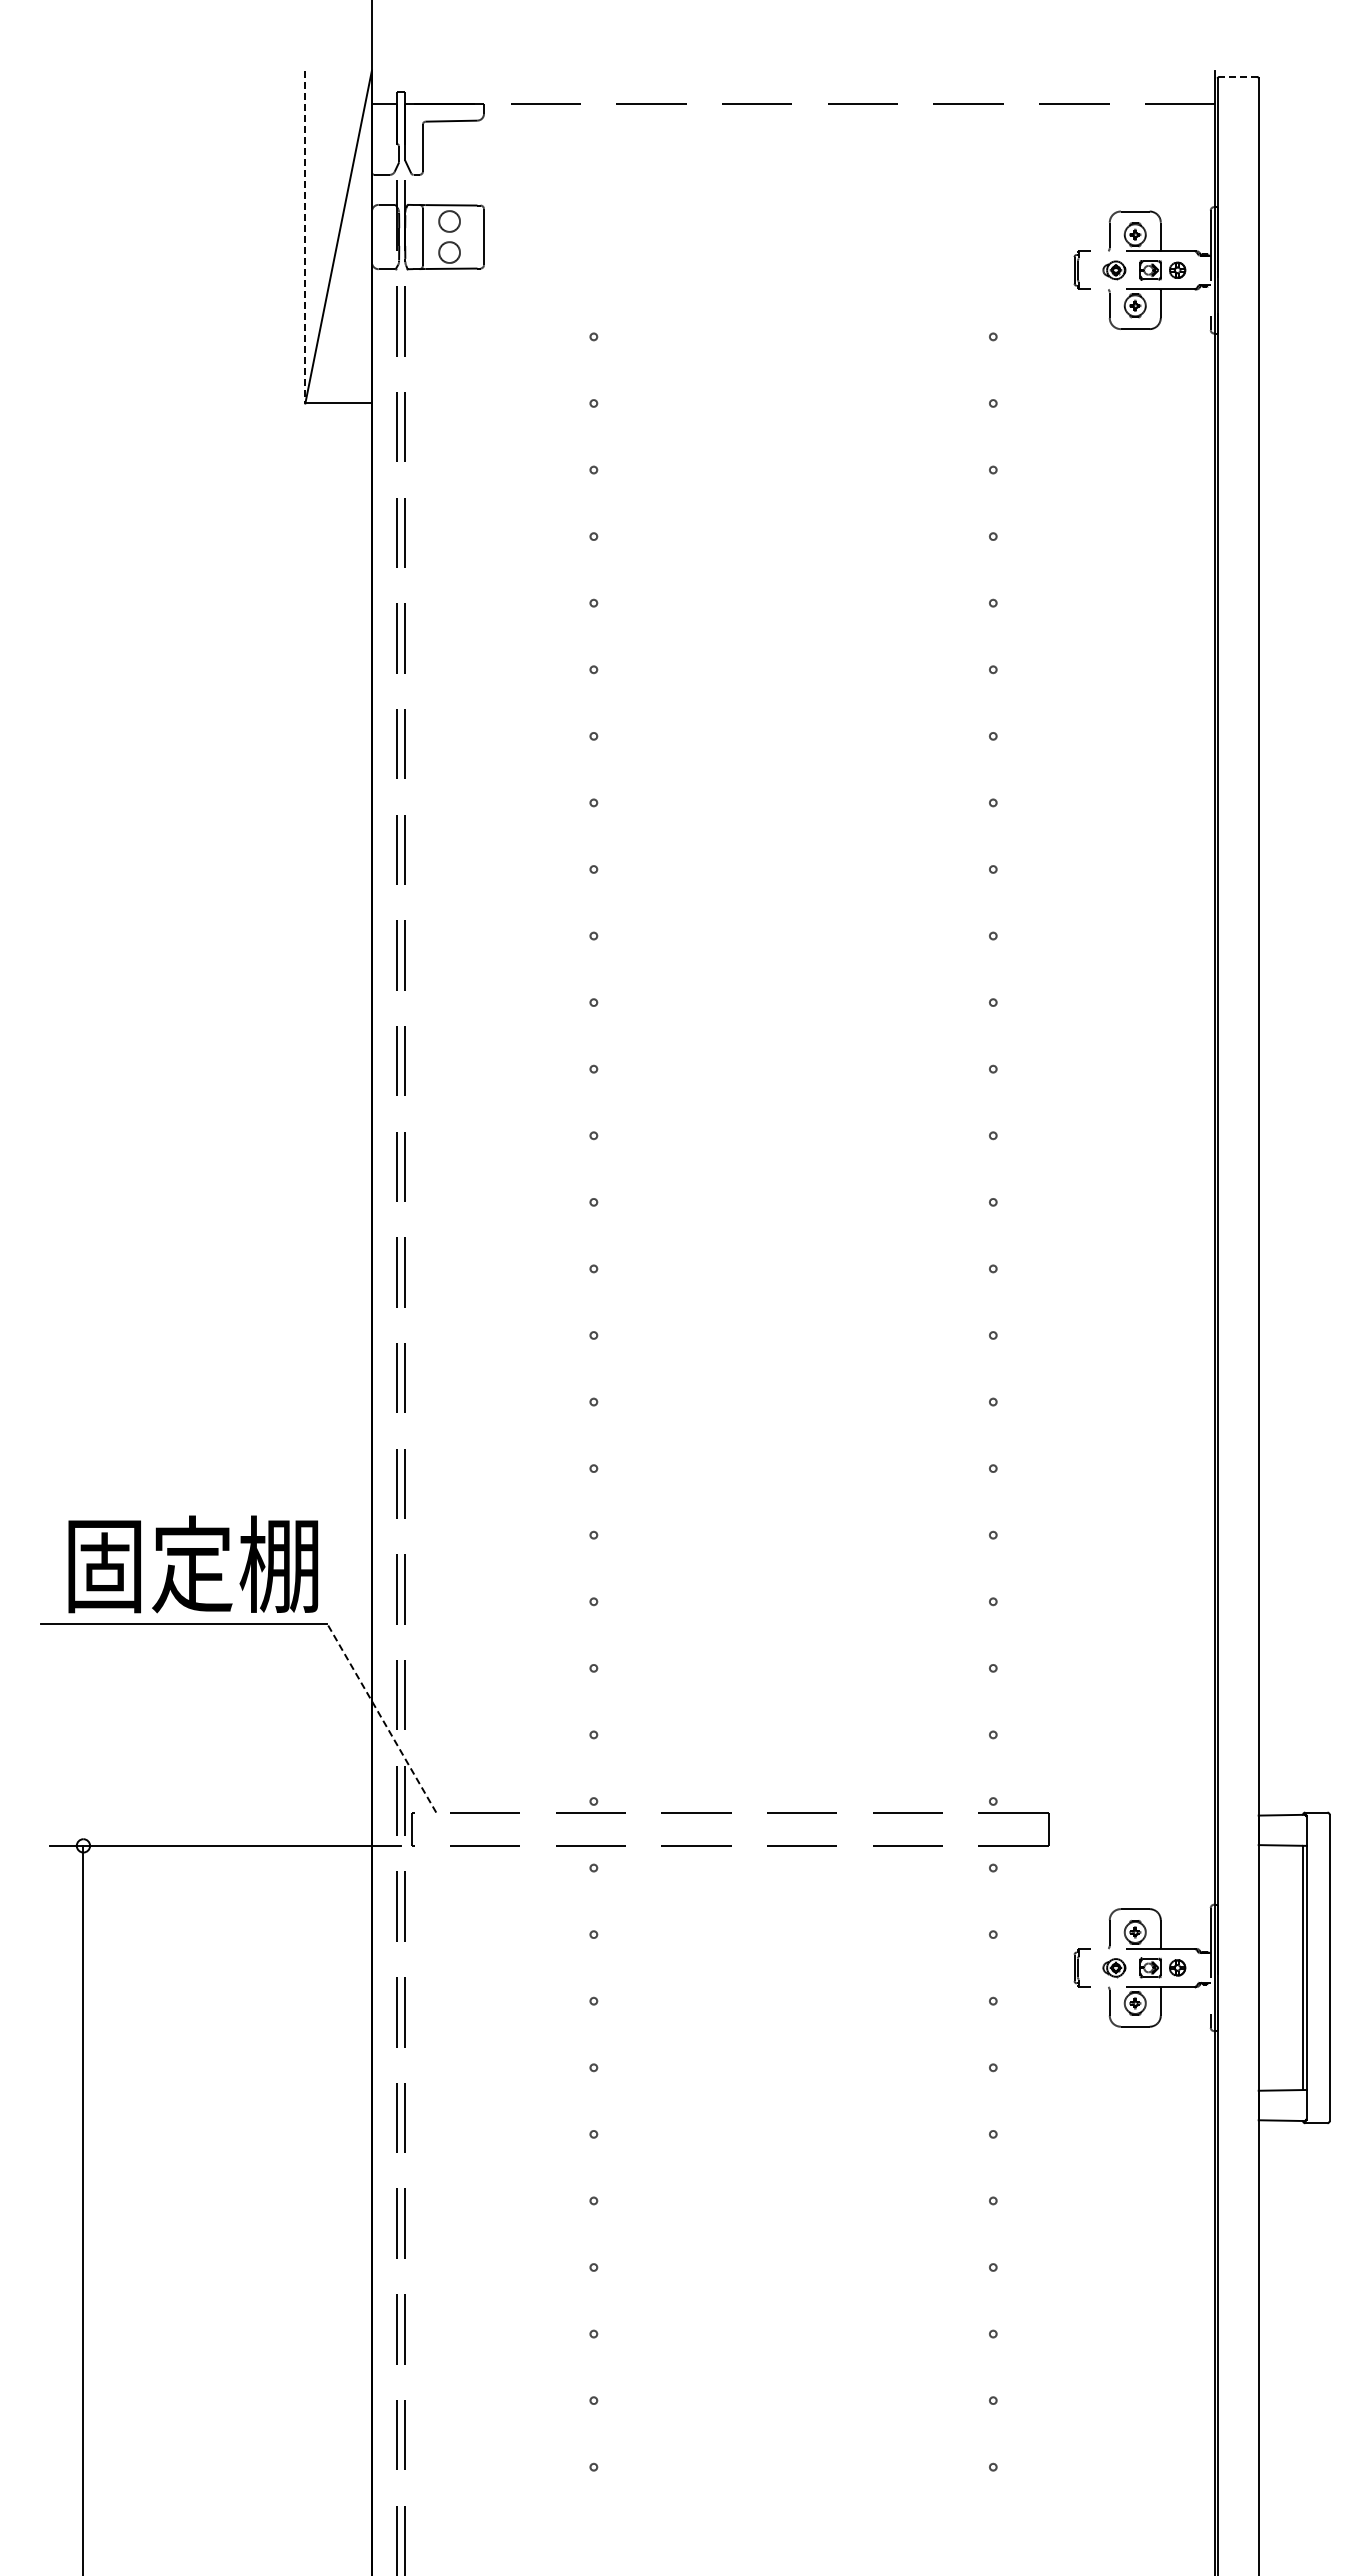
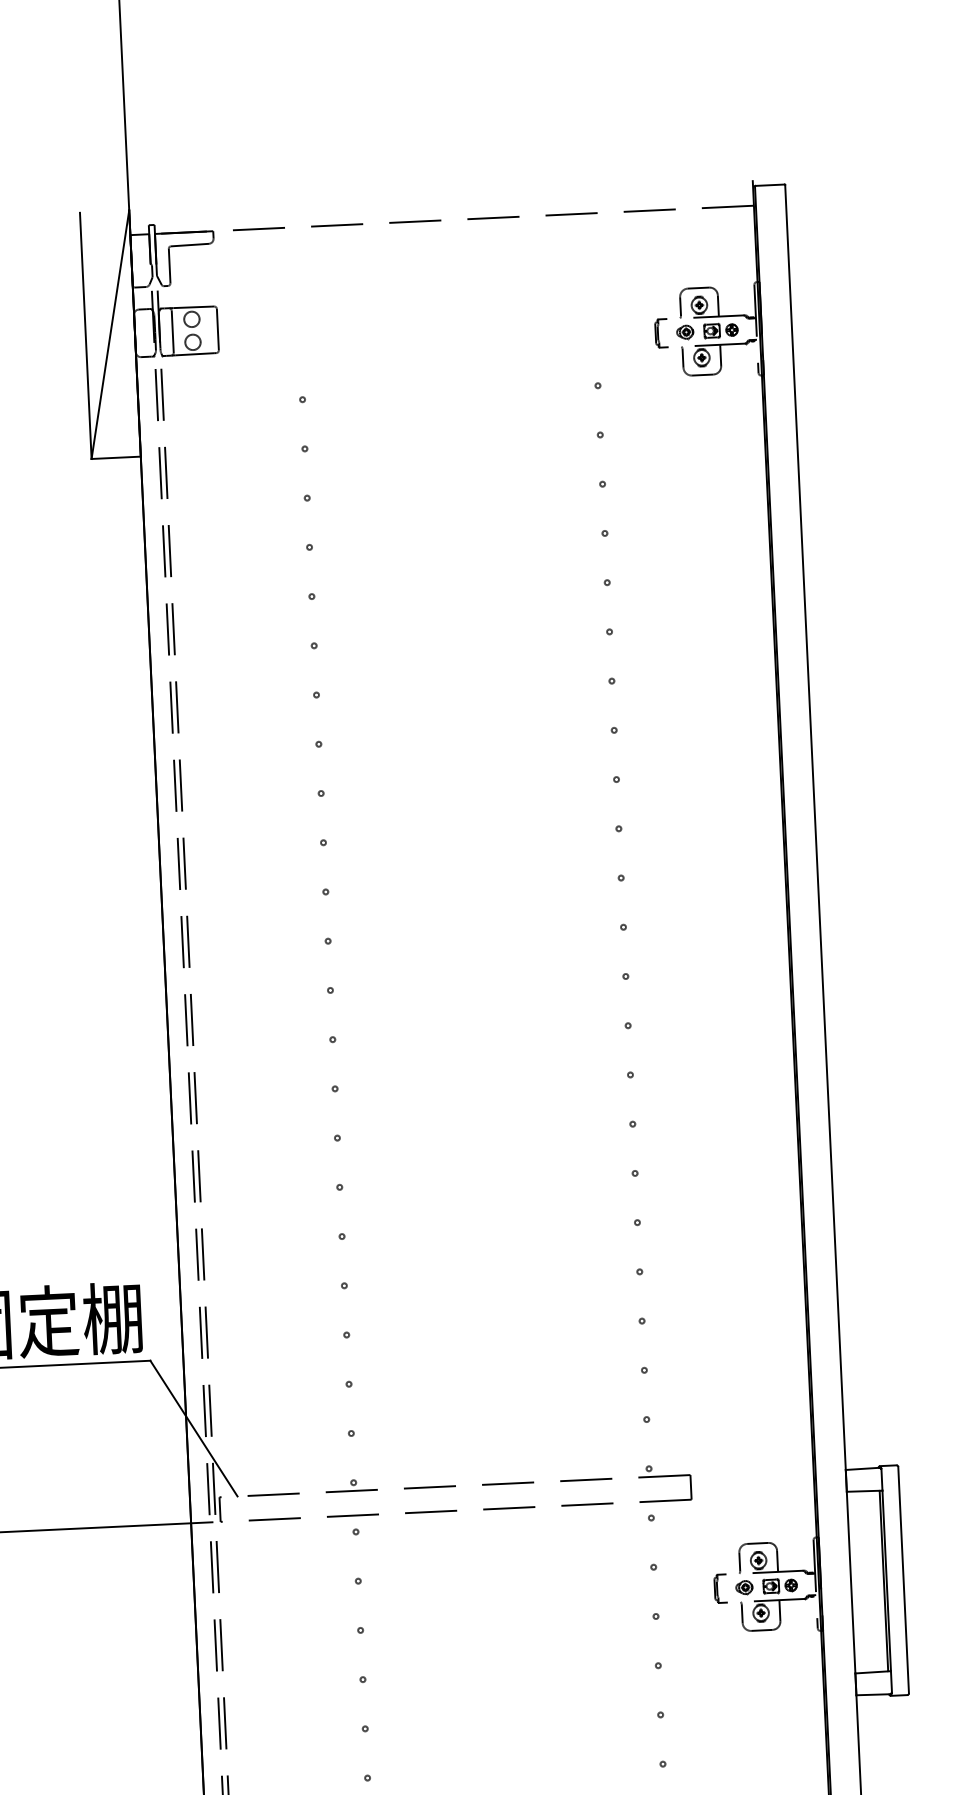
line: (1238, 77) -> (770, 185), dashed -> solid
line: (305, 237) -> (85, 336), dashed -> solid
line: (381, 1718) -> (193, 1428), dashed -> solid

